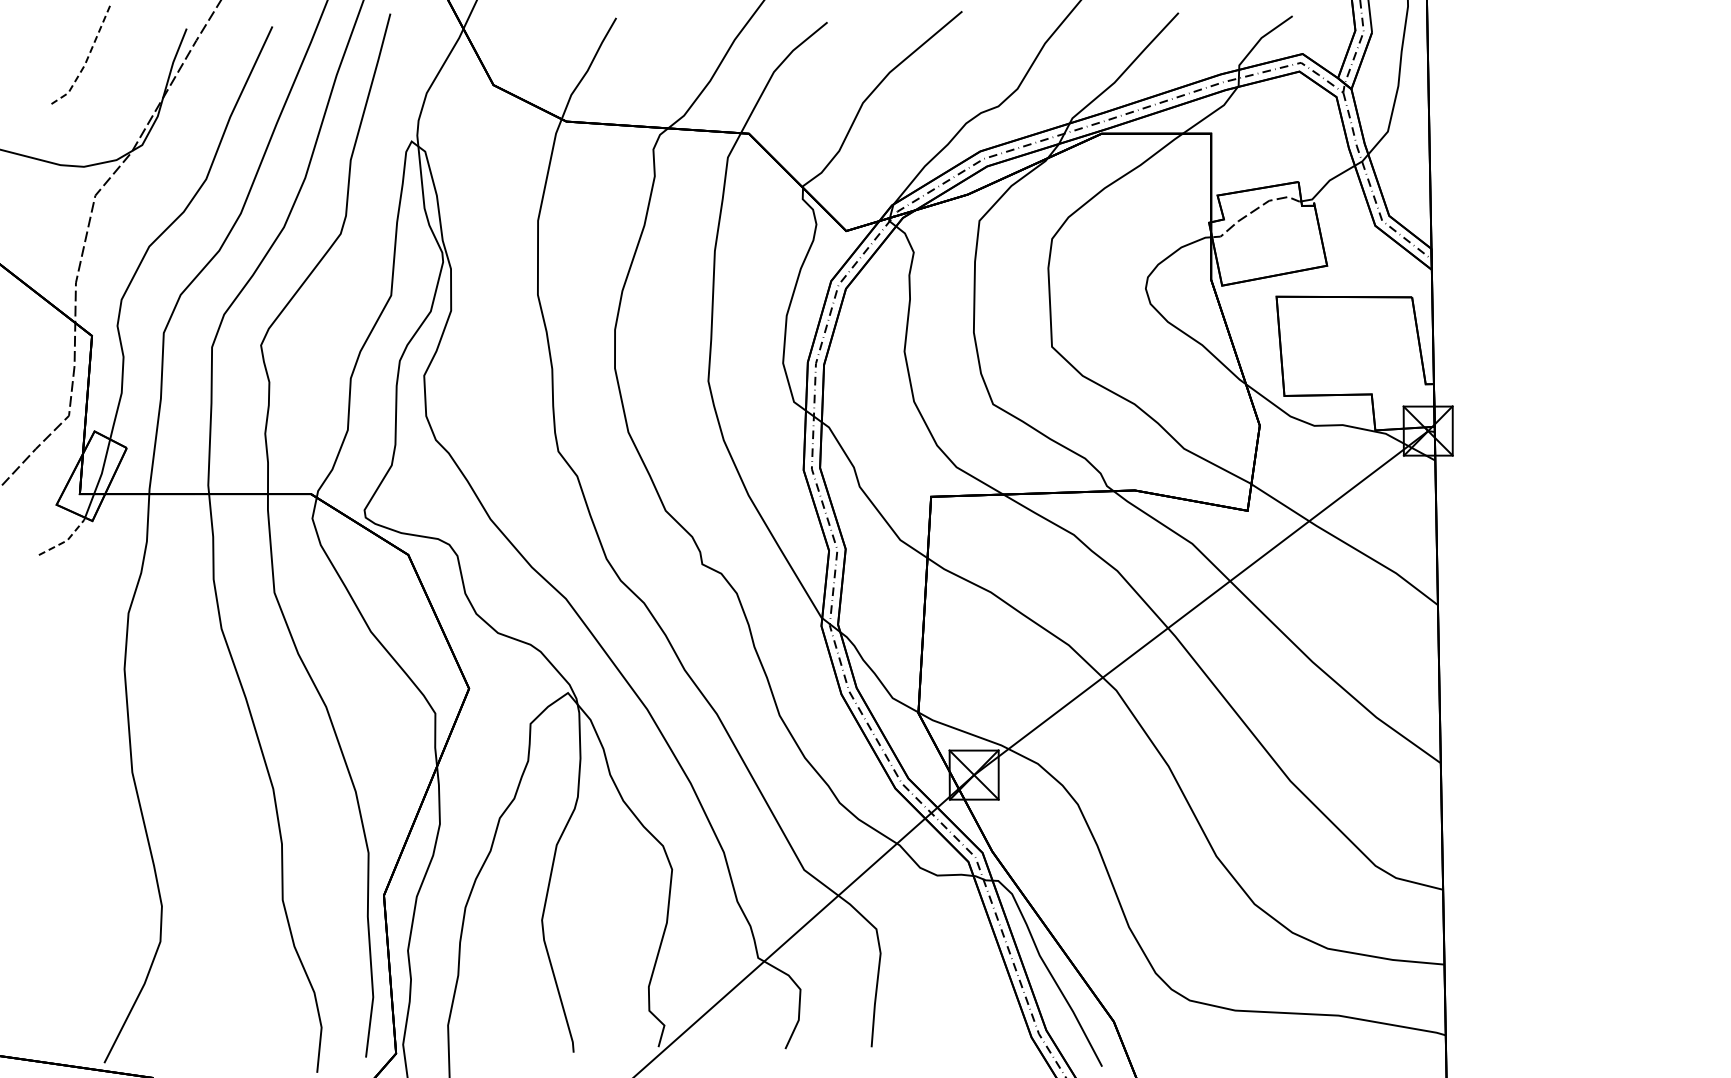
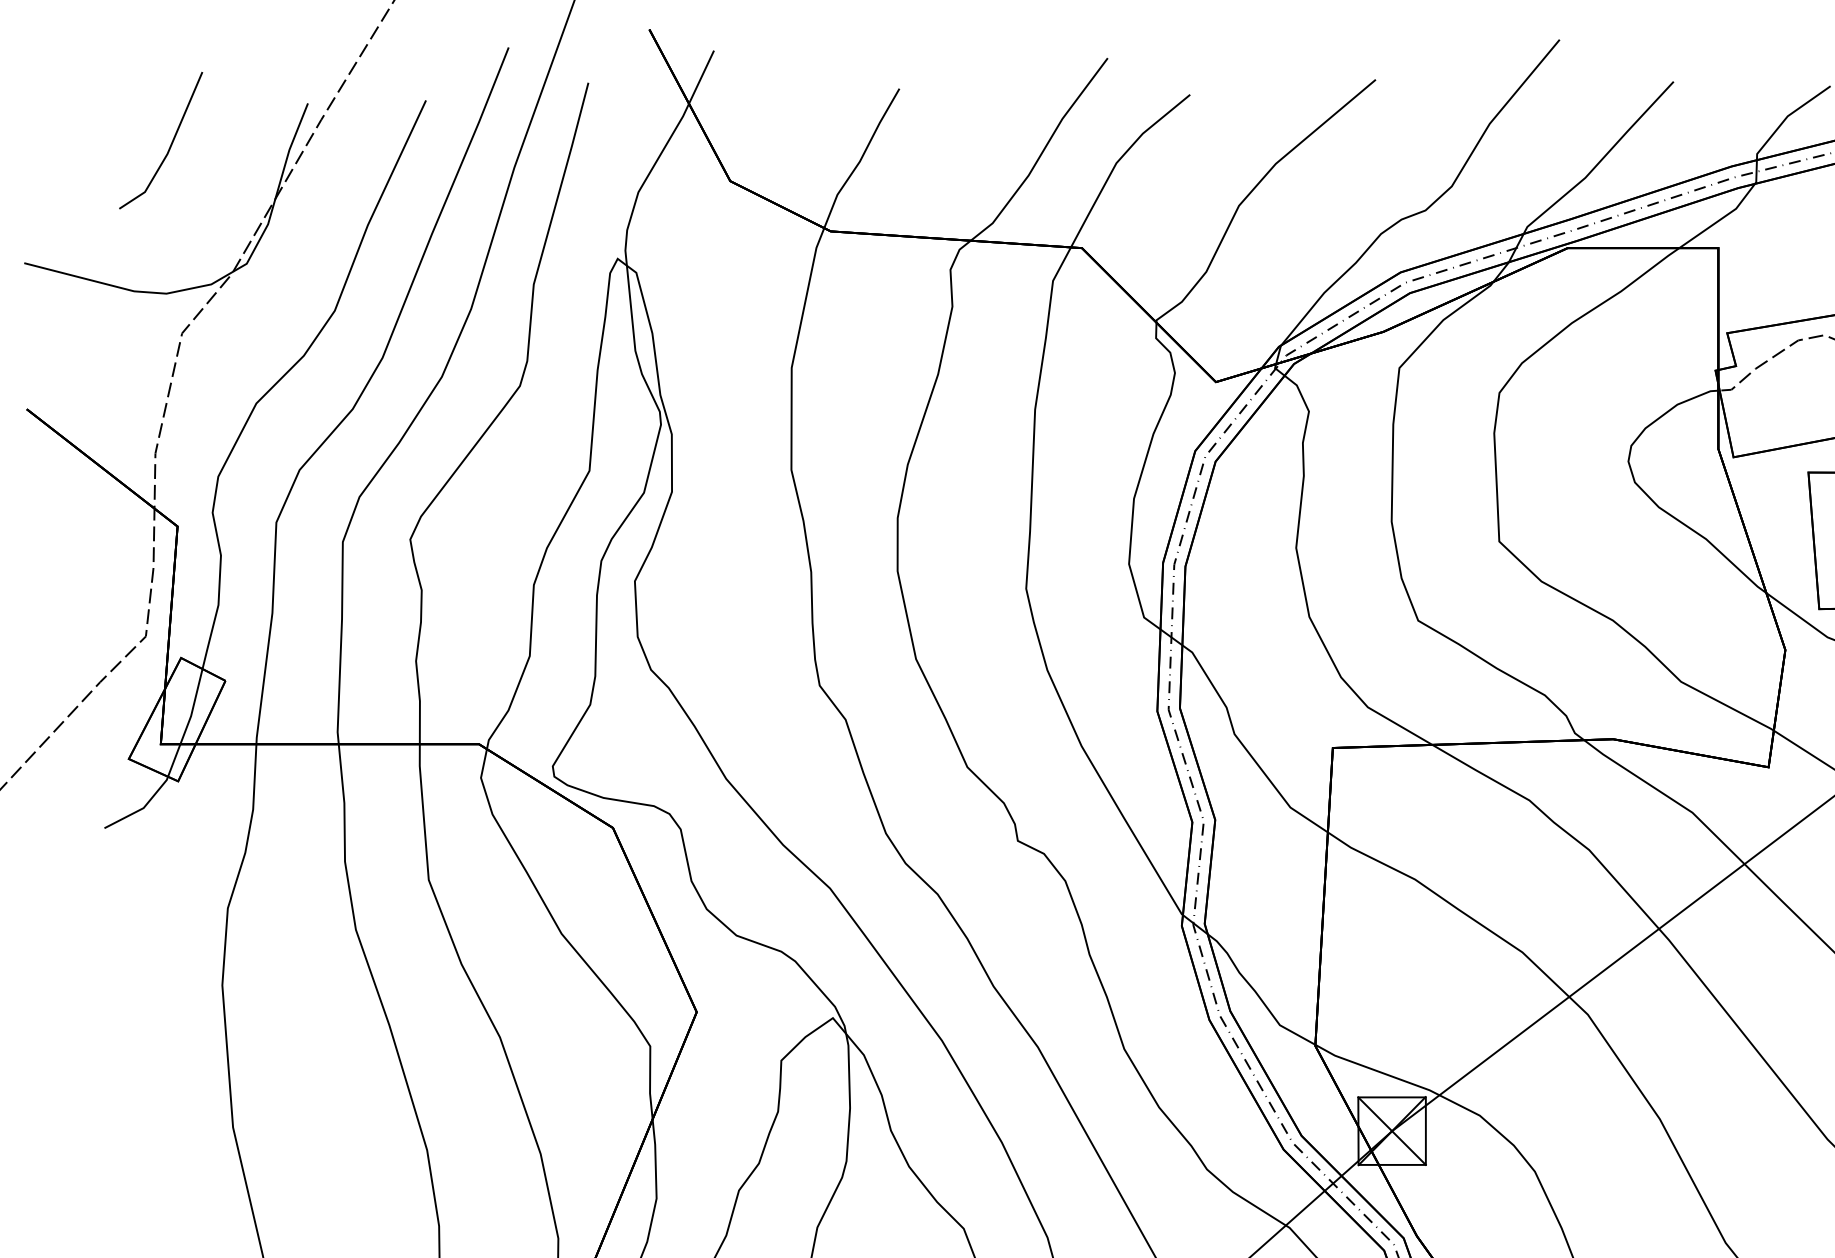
line: (85, 62) -> (168, 150), dashed -> solid
line: (67, 540) -> (143, 808), dashed -> solid

